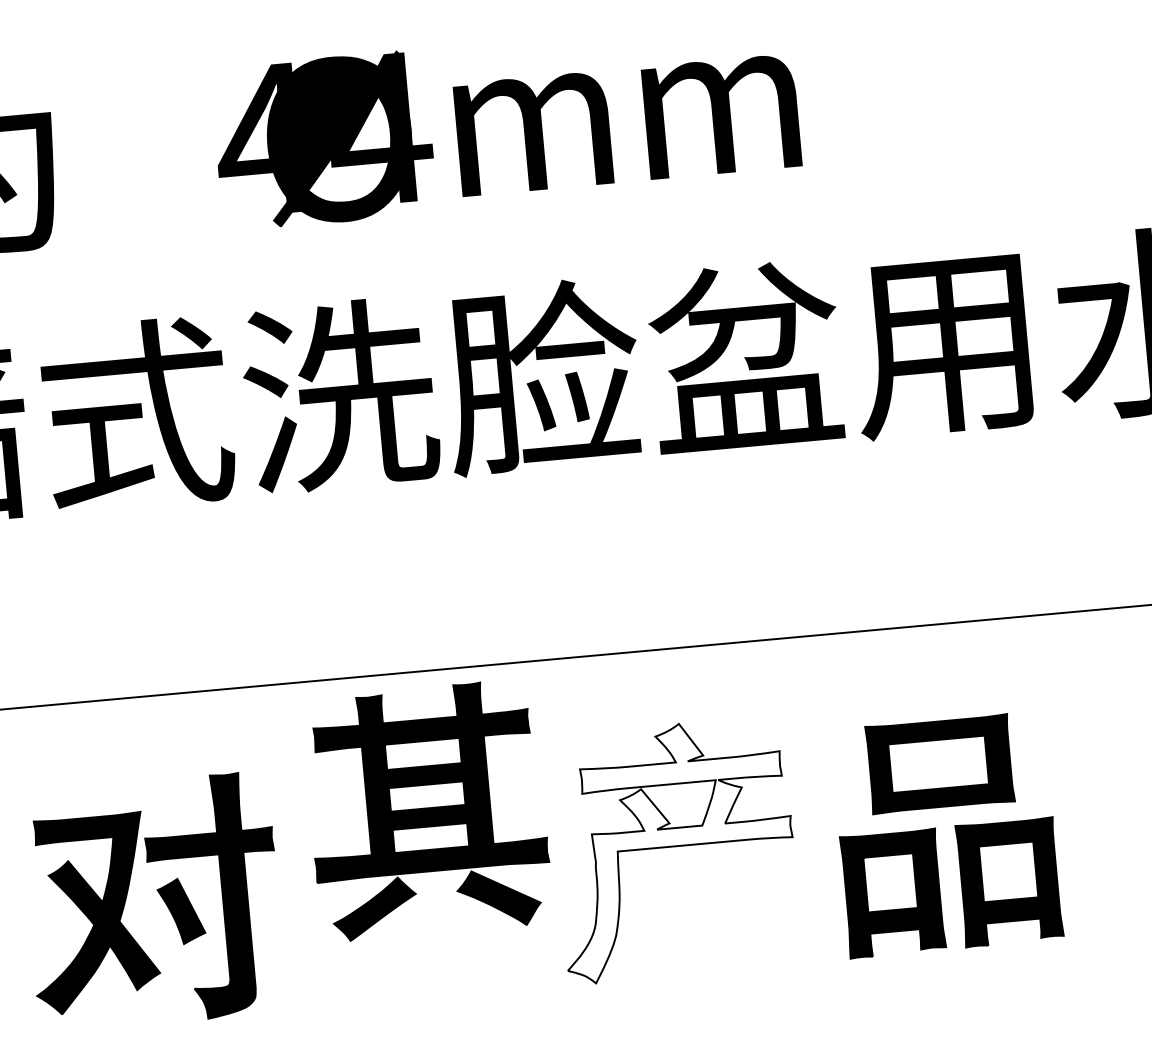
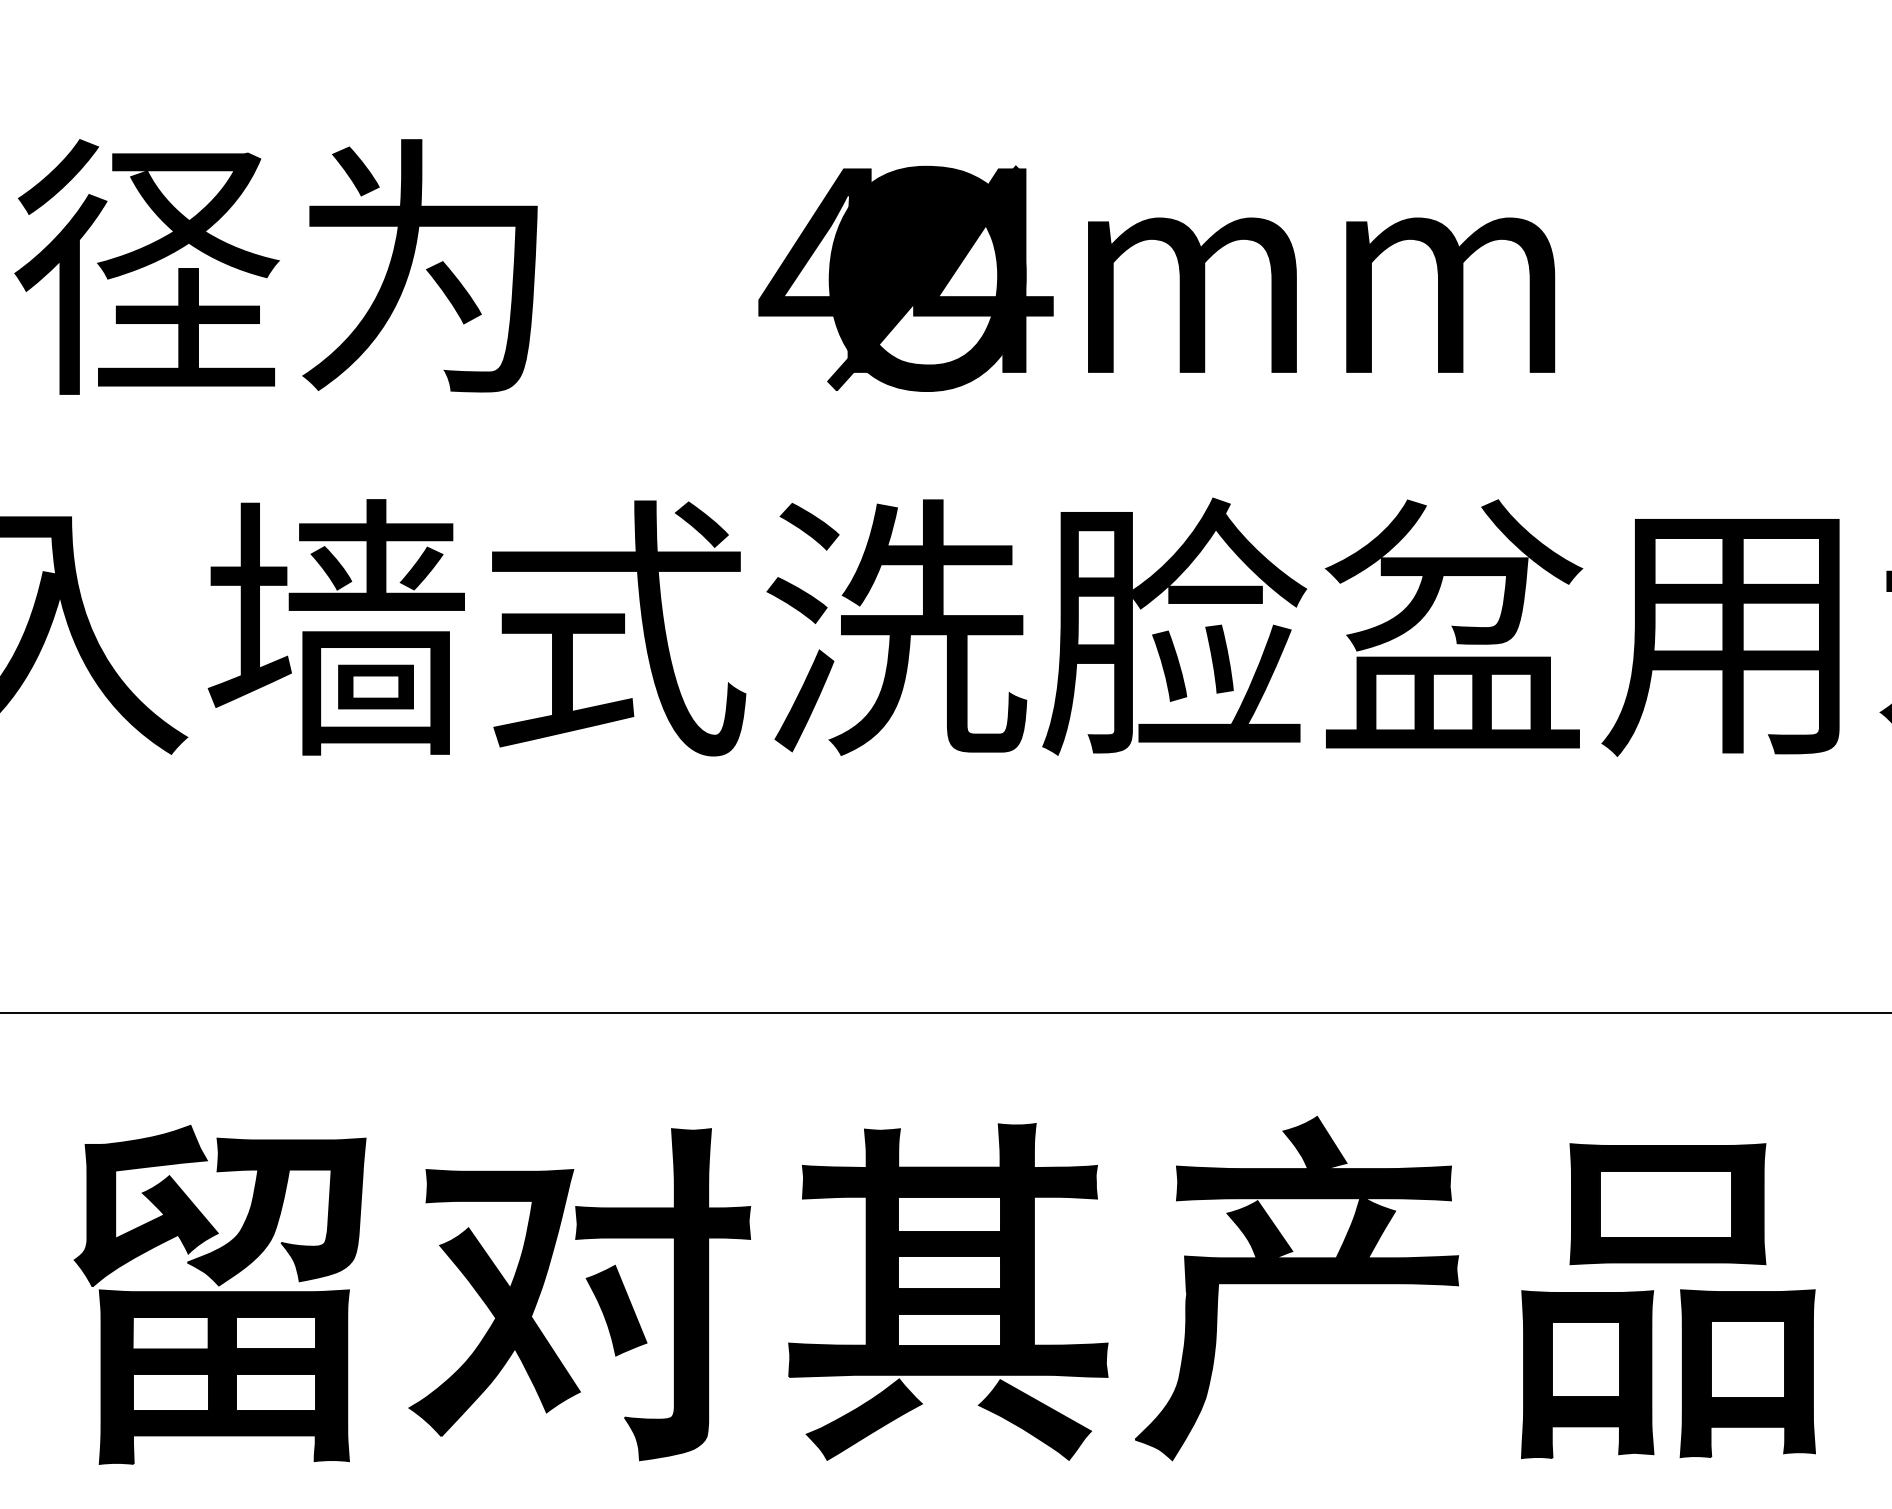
part: (427, 810) -> (948, 1291), moved
fill: (675, 850) -> (1296, 1288), added

